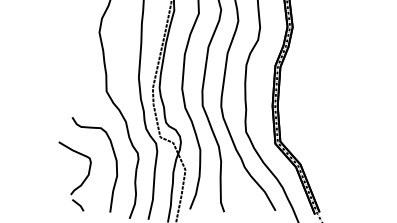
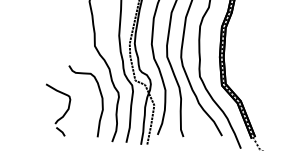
part: (82, 181) -> (63, 113), moved

